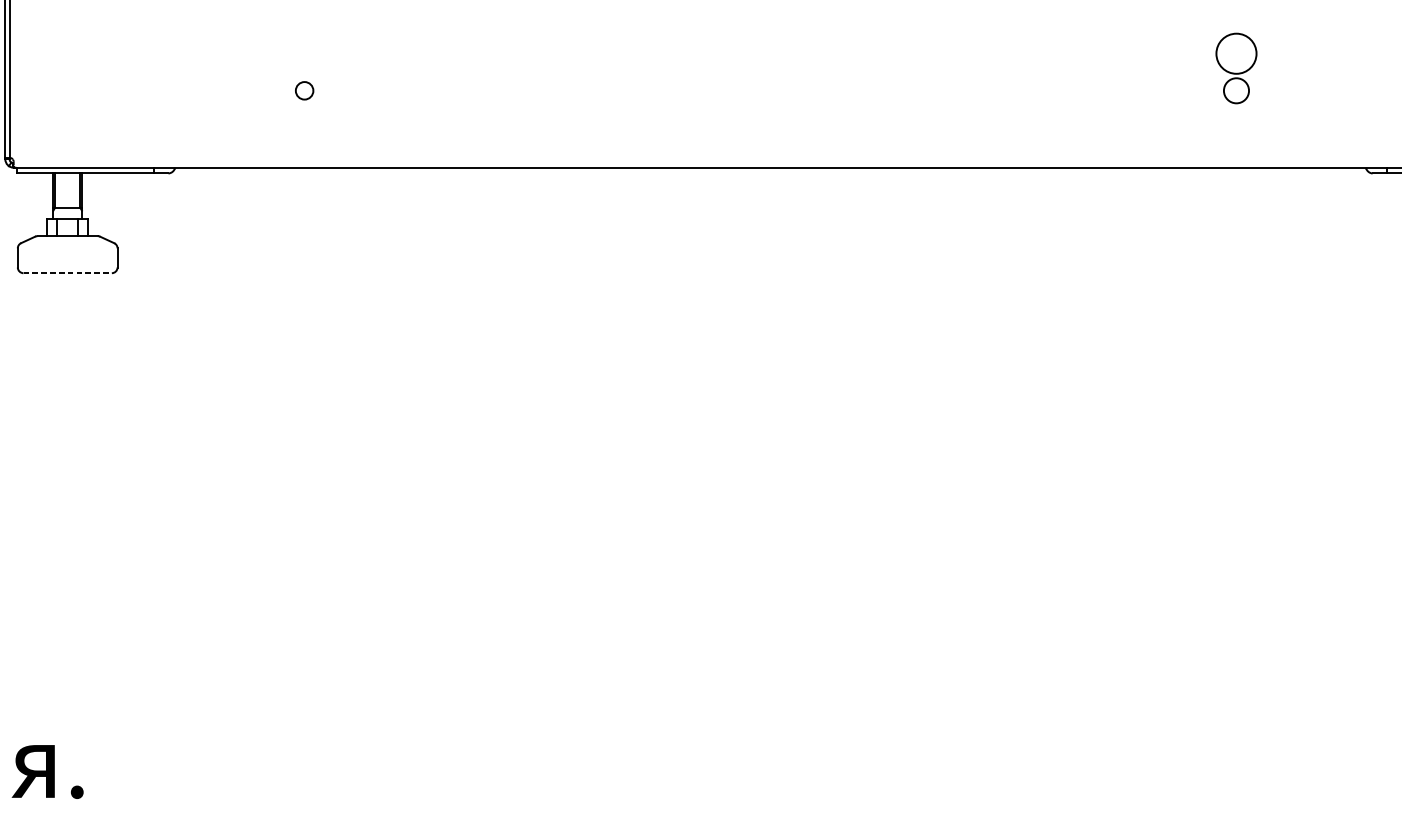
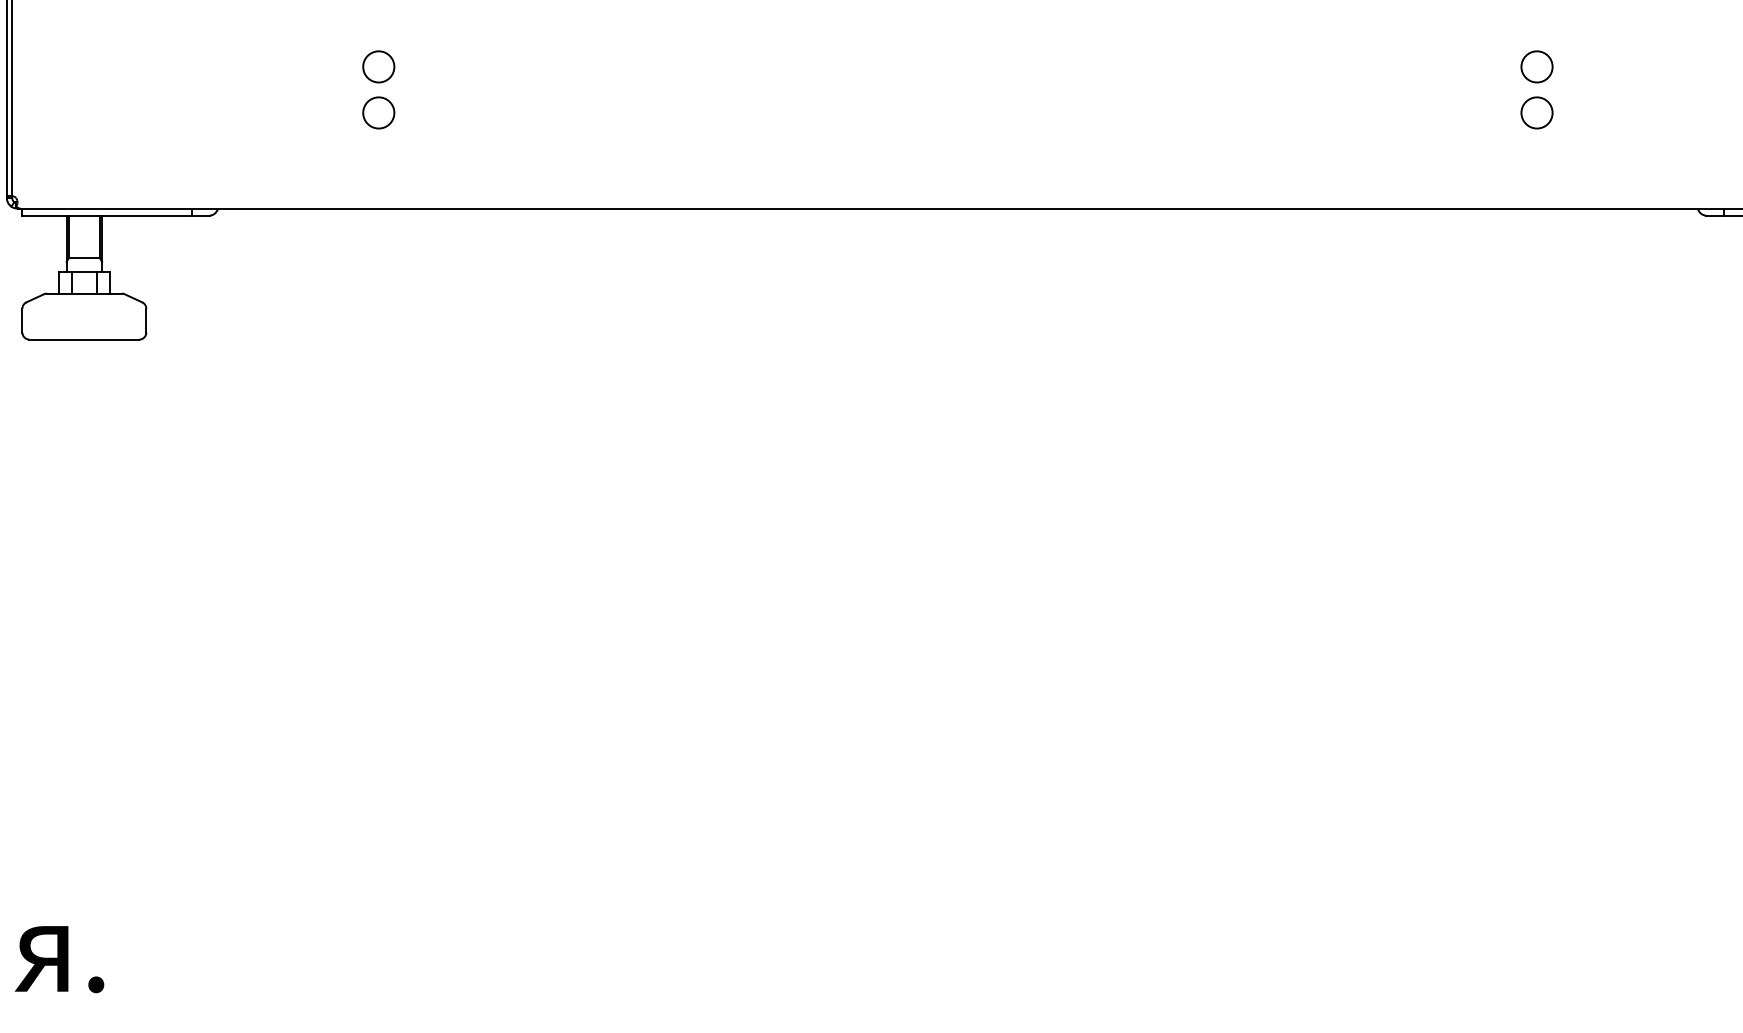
circle: (304, 53) -> (378, 66), added
circle: (1236, 53) -> (1536, 66), size x0.62
circle: (304, 90) -> (378, 112), size x1.43
line: (67, 273) -> (84, 339), dashed -> solid

